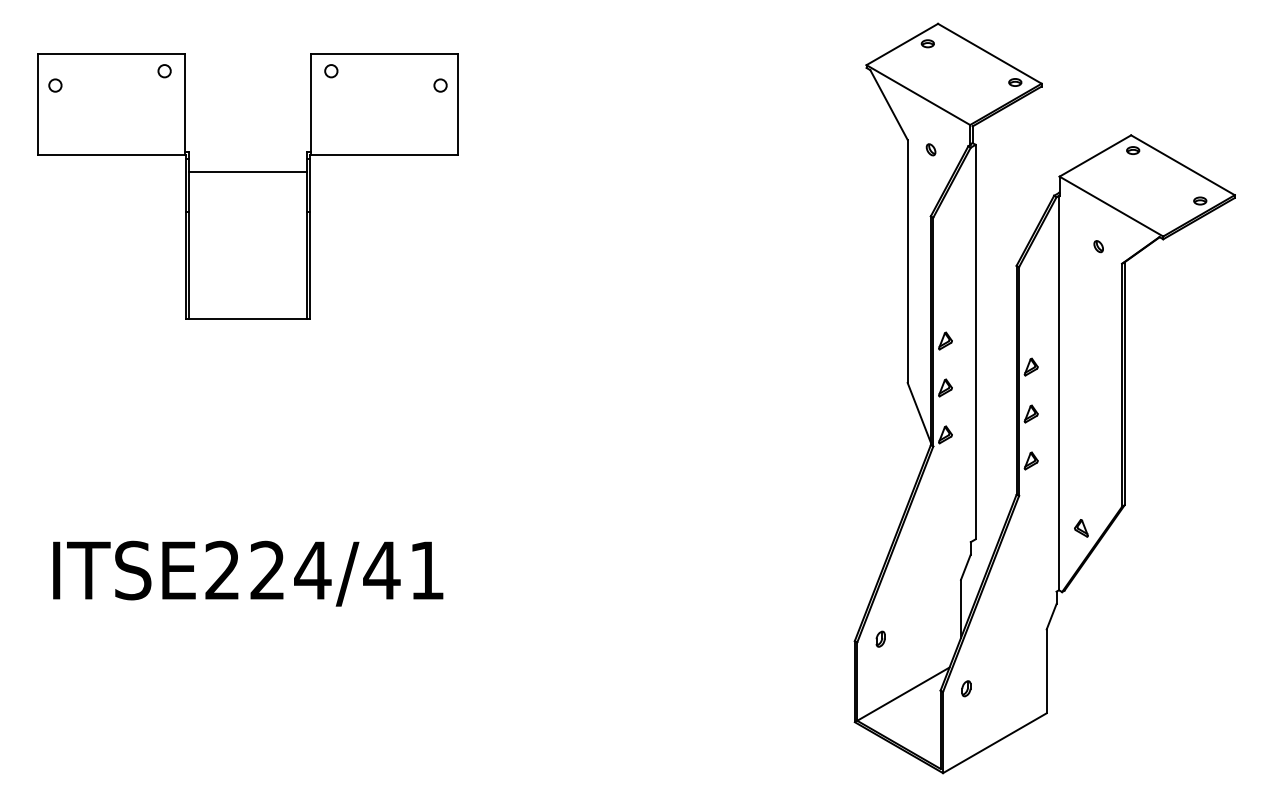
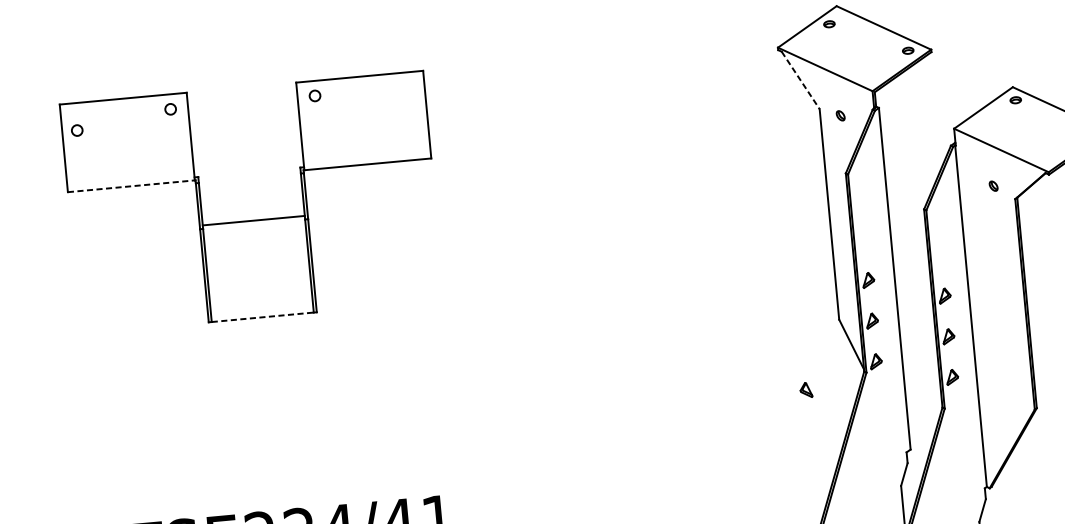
circle: (440, 85) -> (410, 99), removed
line: (889, 105) -> (801, 80), solid -> dashed
line: (111, 155) -> (131, 186), solid -> dashed
line: (247, 172) -> (253, 220), moved
line: (248, 319) -> (263, 317), solid -> dashed
part: (1081, 528) -> (806, 390), moved

